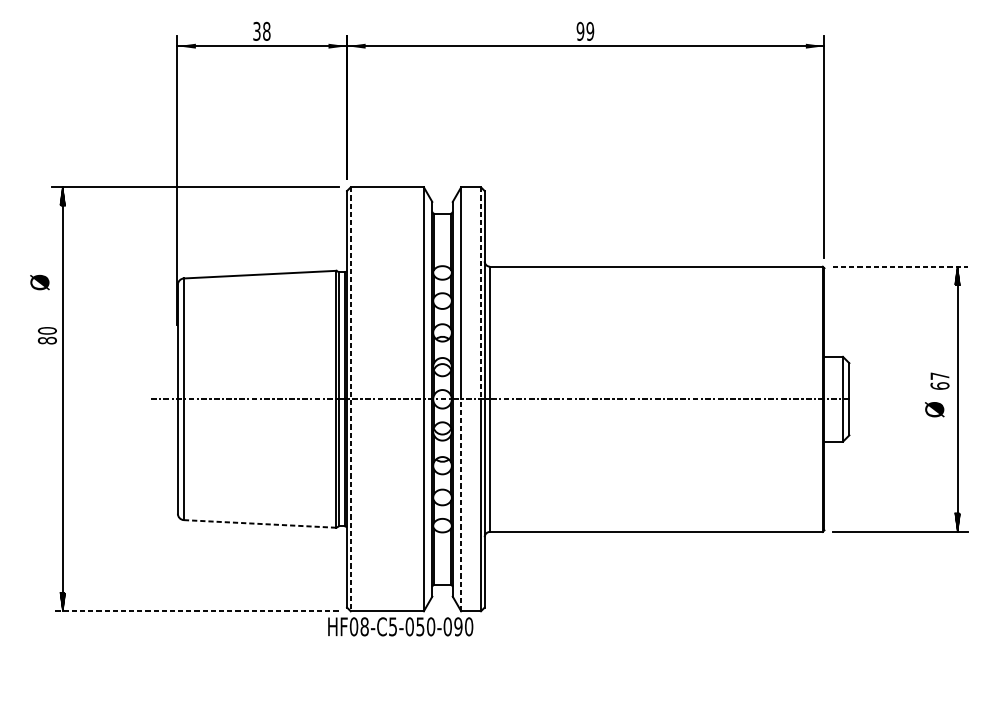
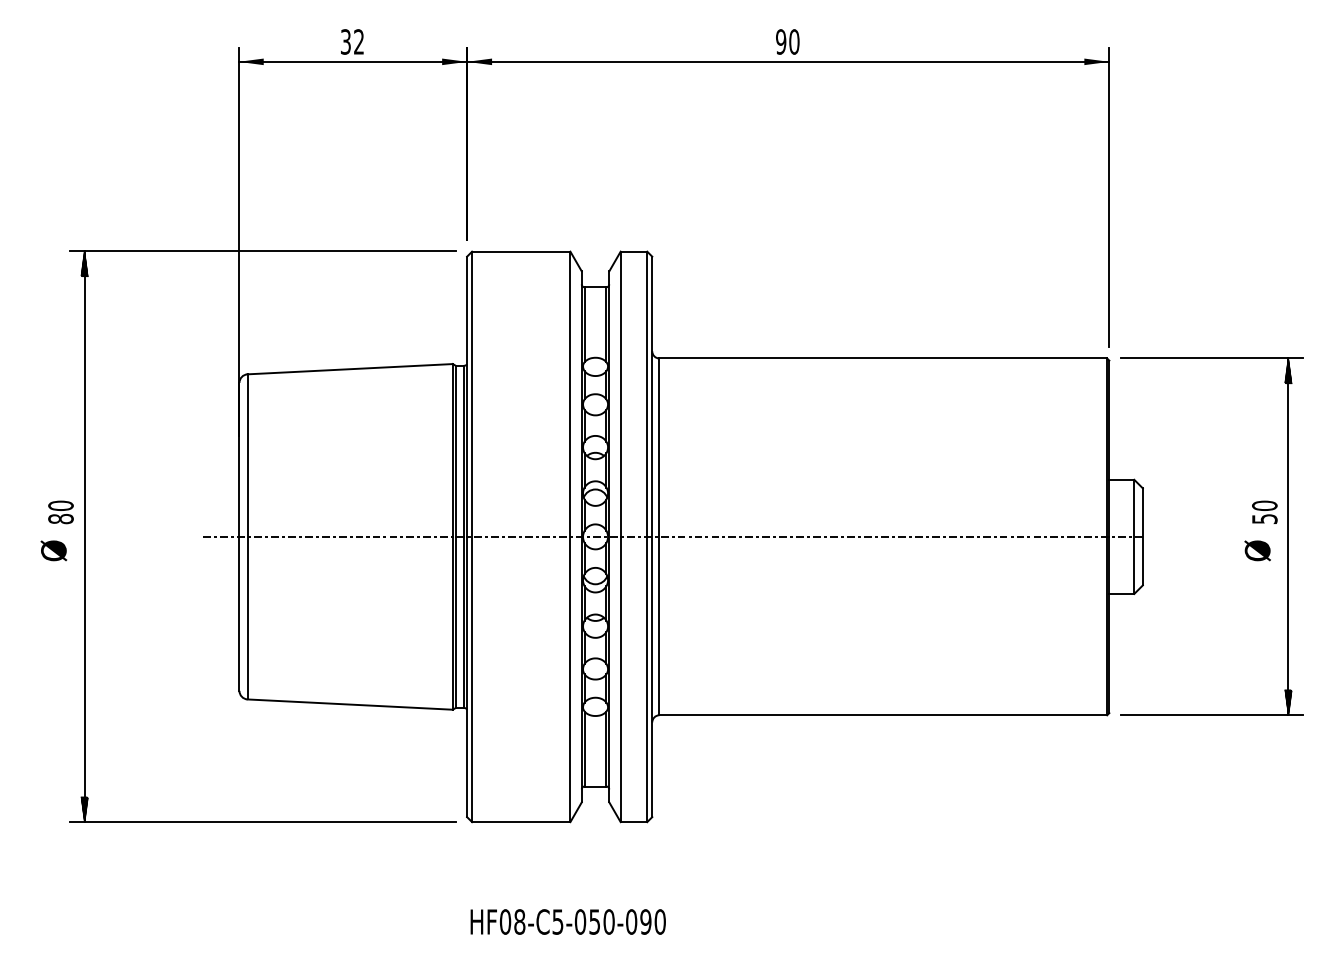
text: (267, 31) -> (359, 41), 38 -> 32
text: (590, 31) -> (794, 41), 99 -> 90
line: (901, 266) -> (1212, 358), dashed -> solid
text: (39, 282) -> (53, 550), moved
line: (481, 293) -> (647, 394), dashed -> solid
text: (47, 335) -> (60, 512), moved
text: (939, 381) -> (1264, 512), 67 -> 50
line: (351, 399) -> (472, 537), dashed -> solid
line: (461, 505) -> (620, 679), dashed -> solid
line: (260, 523) -> (350, 704), dashed -> solid
line: (195, 611) -> (263, 822), dashed -> solid
text: (400, 626) -> (567, 921), moved

